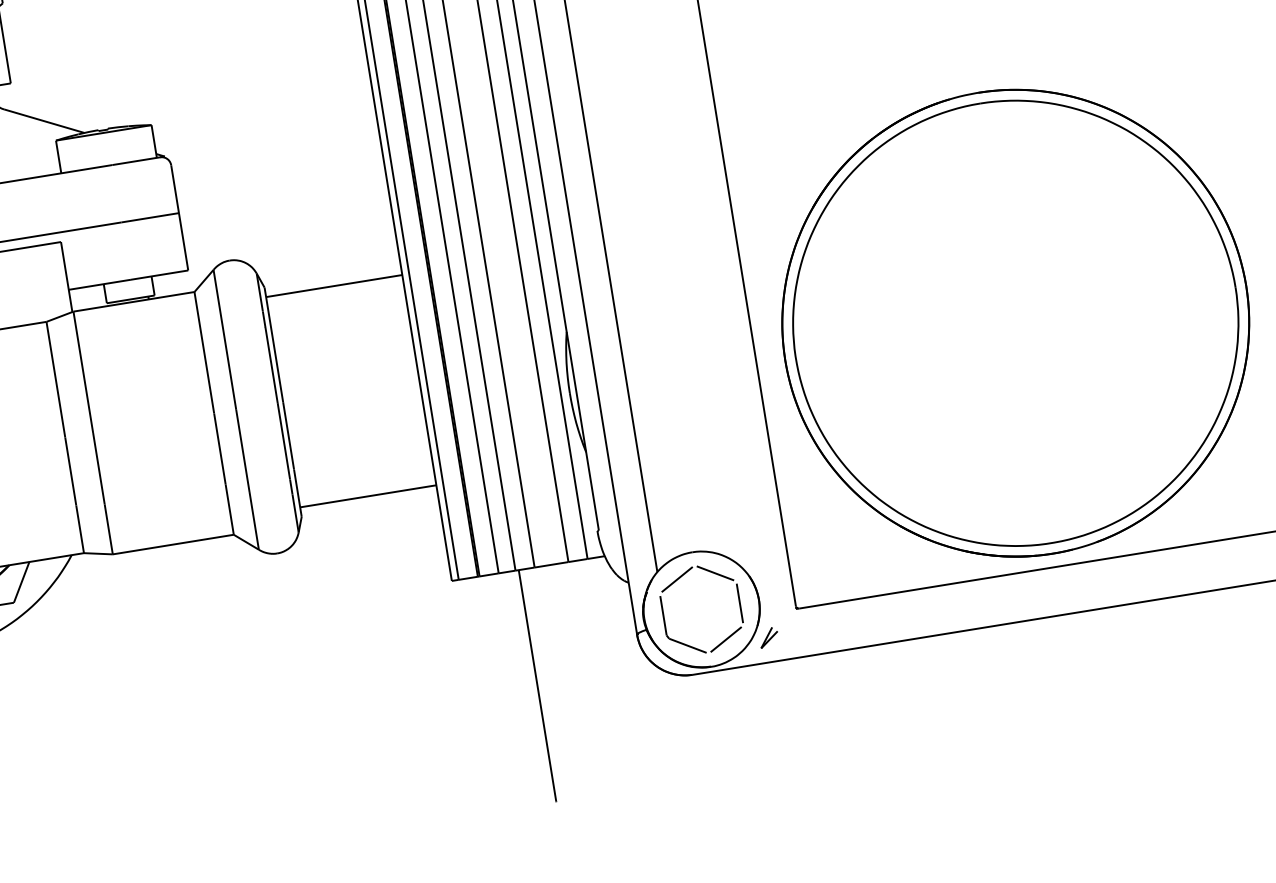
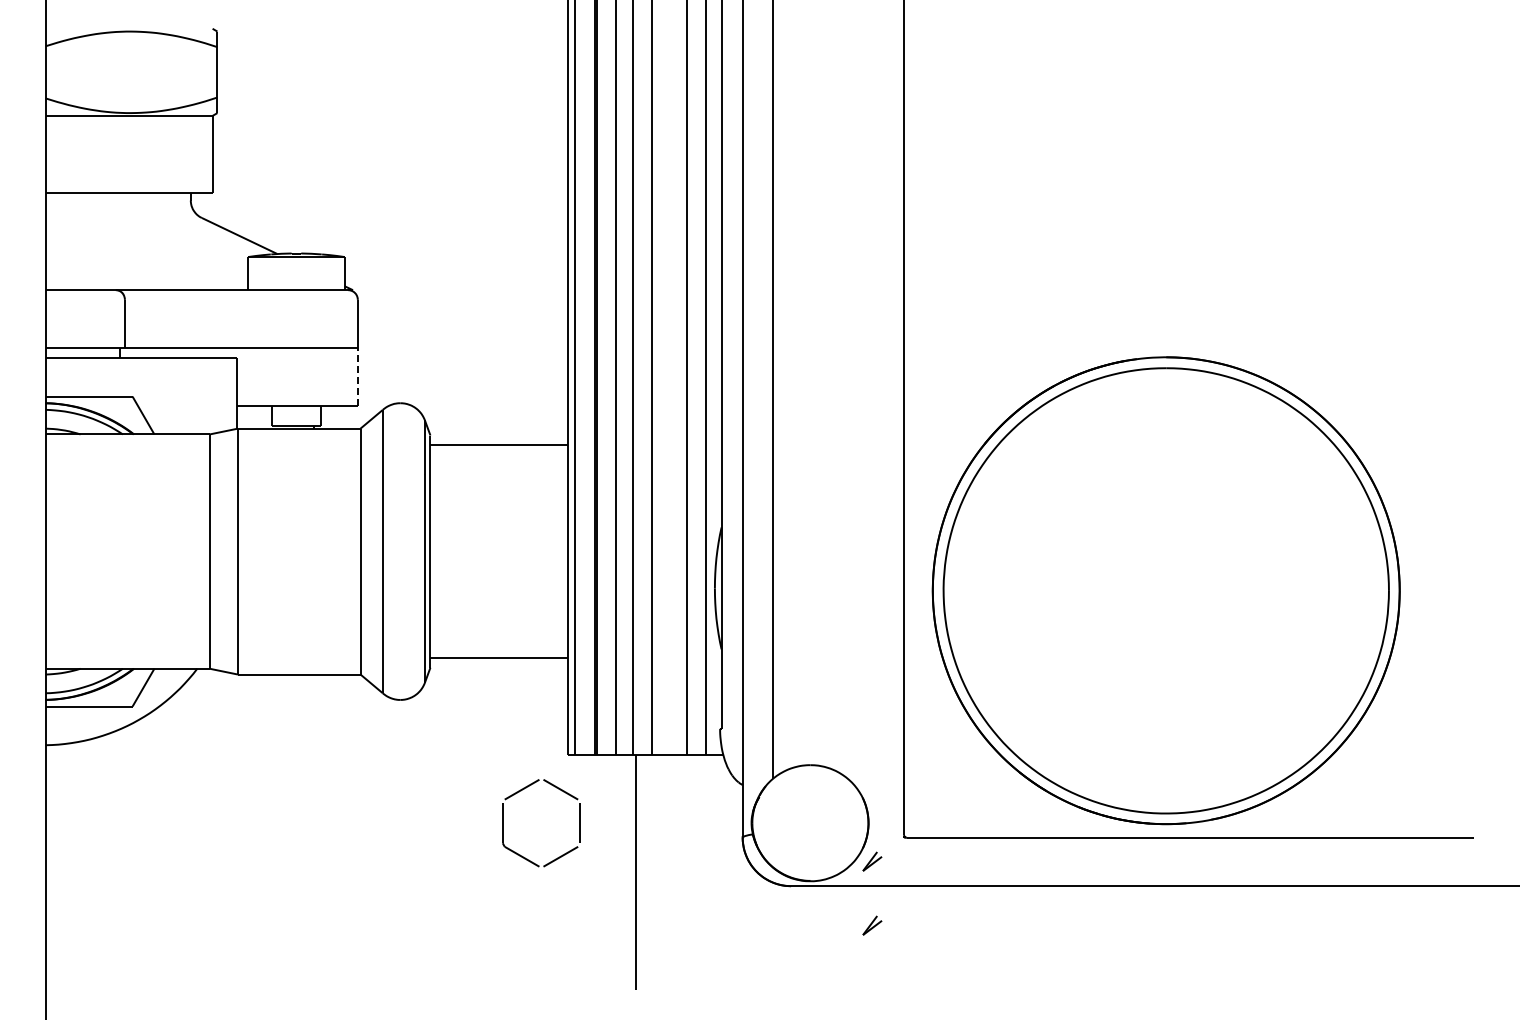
line: (183, 241) -> (357, 376), solid -> dashed
part: (688, 644) -> (522, 855), moved
part: (779, 700) -> (872, 925), added

